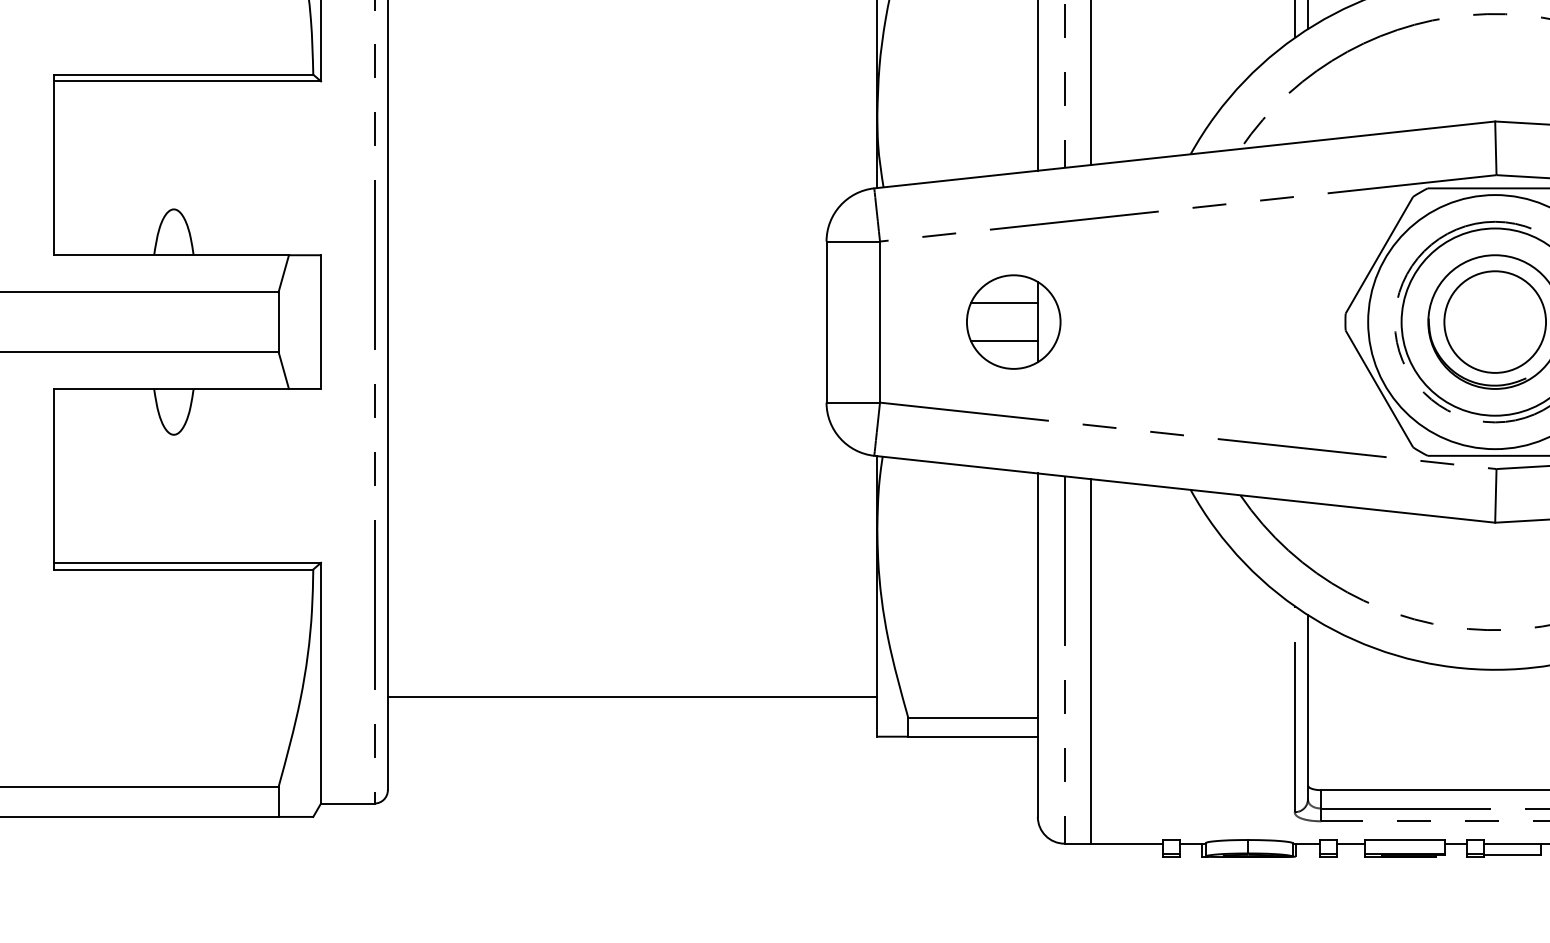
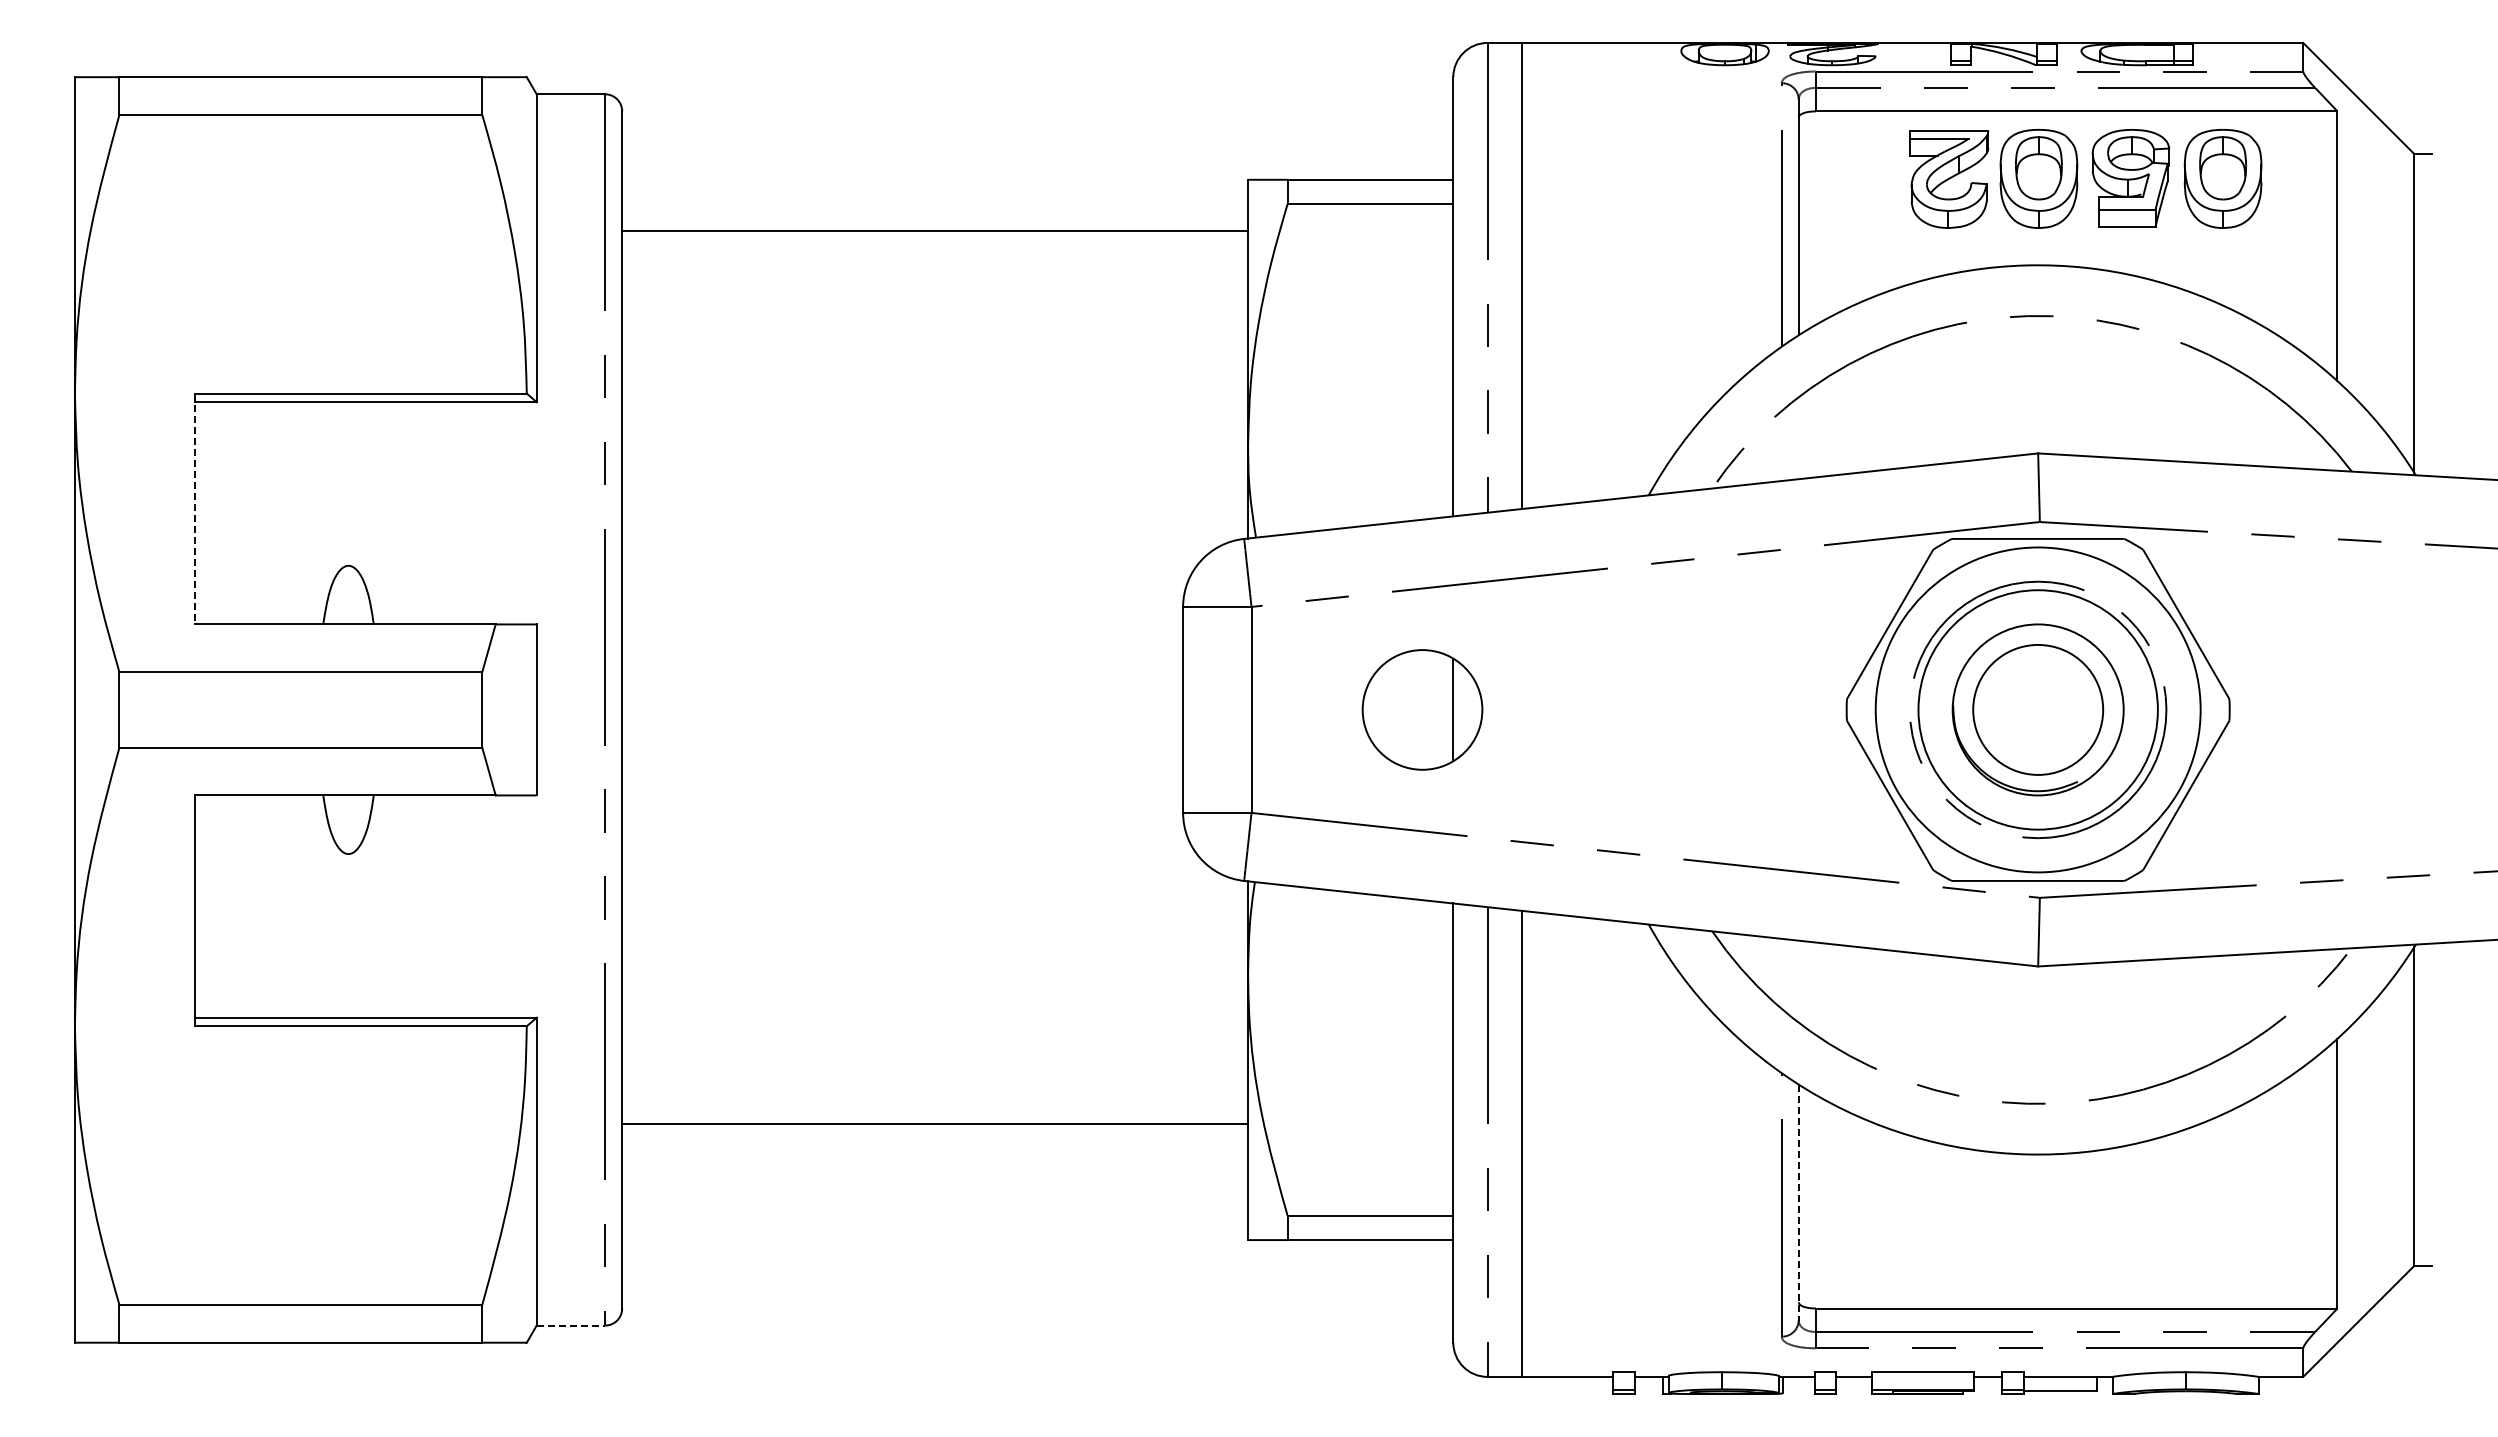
line: (53, 165) -> (194, 509), solid -> dashed
line: (1004, 302) -> (1410, 685), removed
line: (1004, 341) -> (1410, 734), removed
line: (632, 696) -> (935, 1123), moved
line: (1307, 708) -> (1798, 1203), solid -> dashed
line: (348, 803) -> (571, 1325), solid -> dashed

